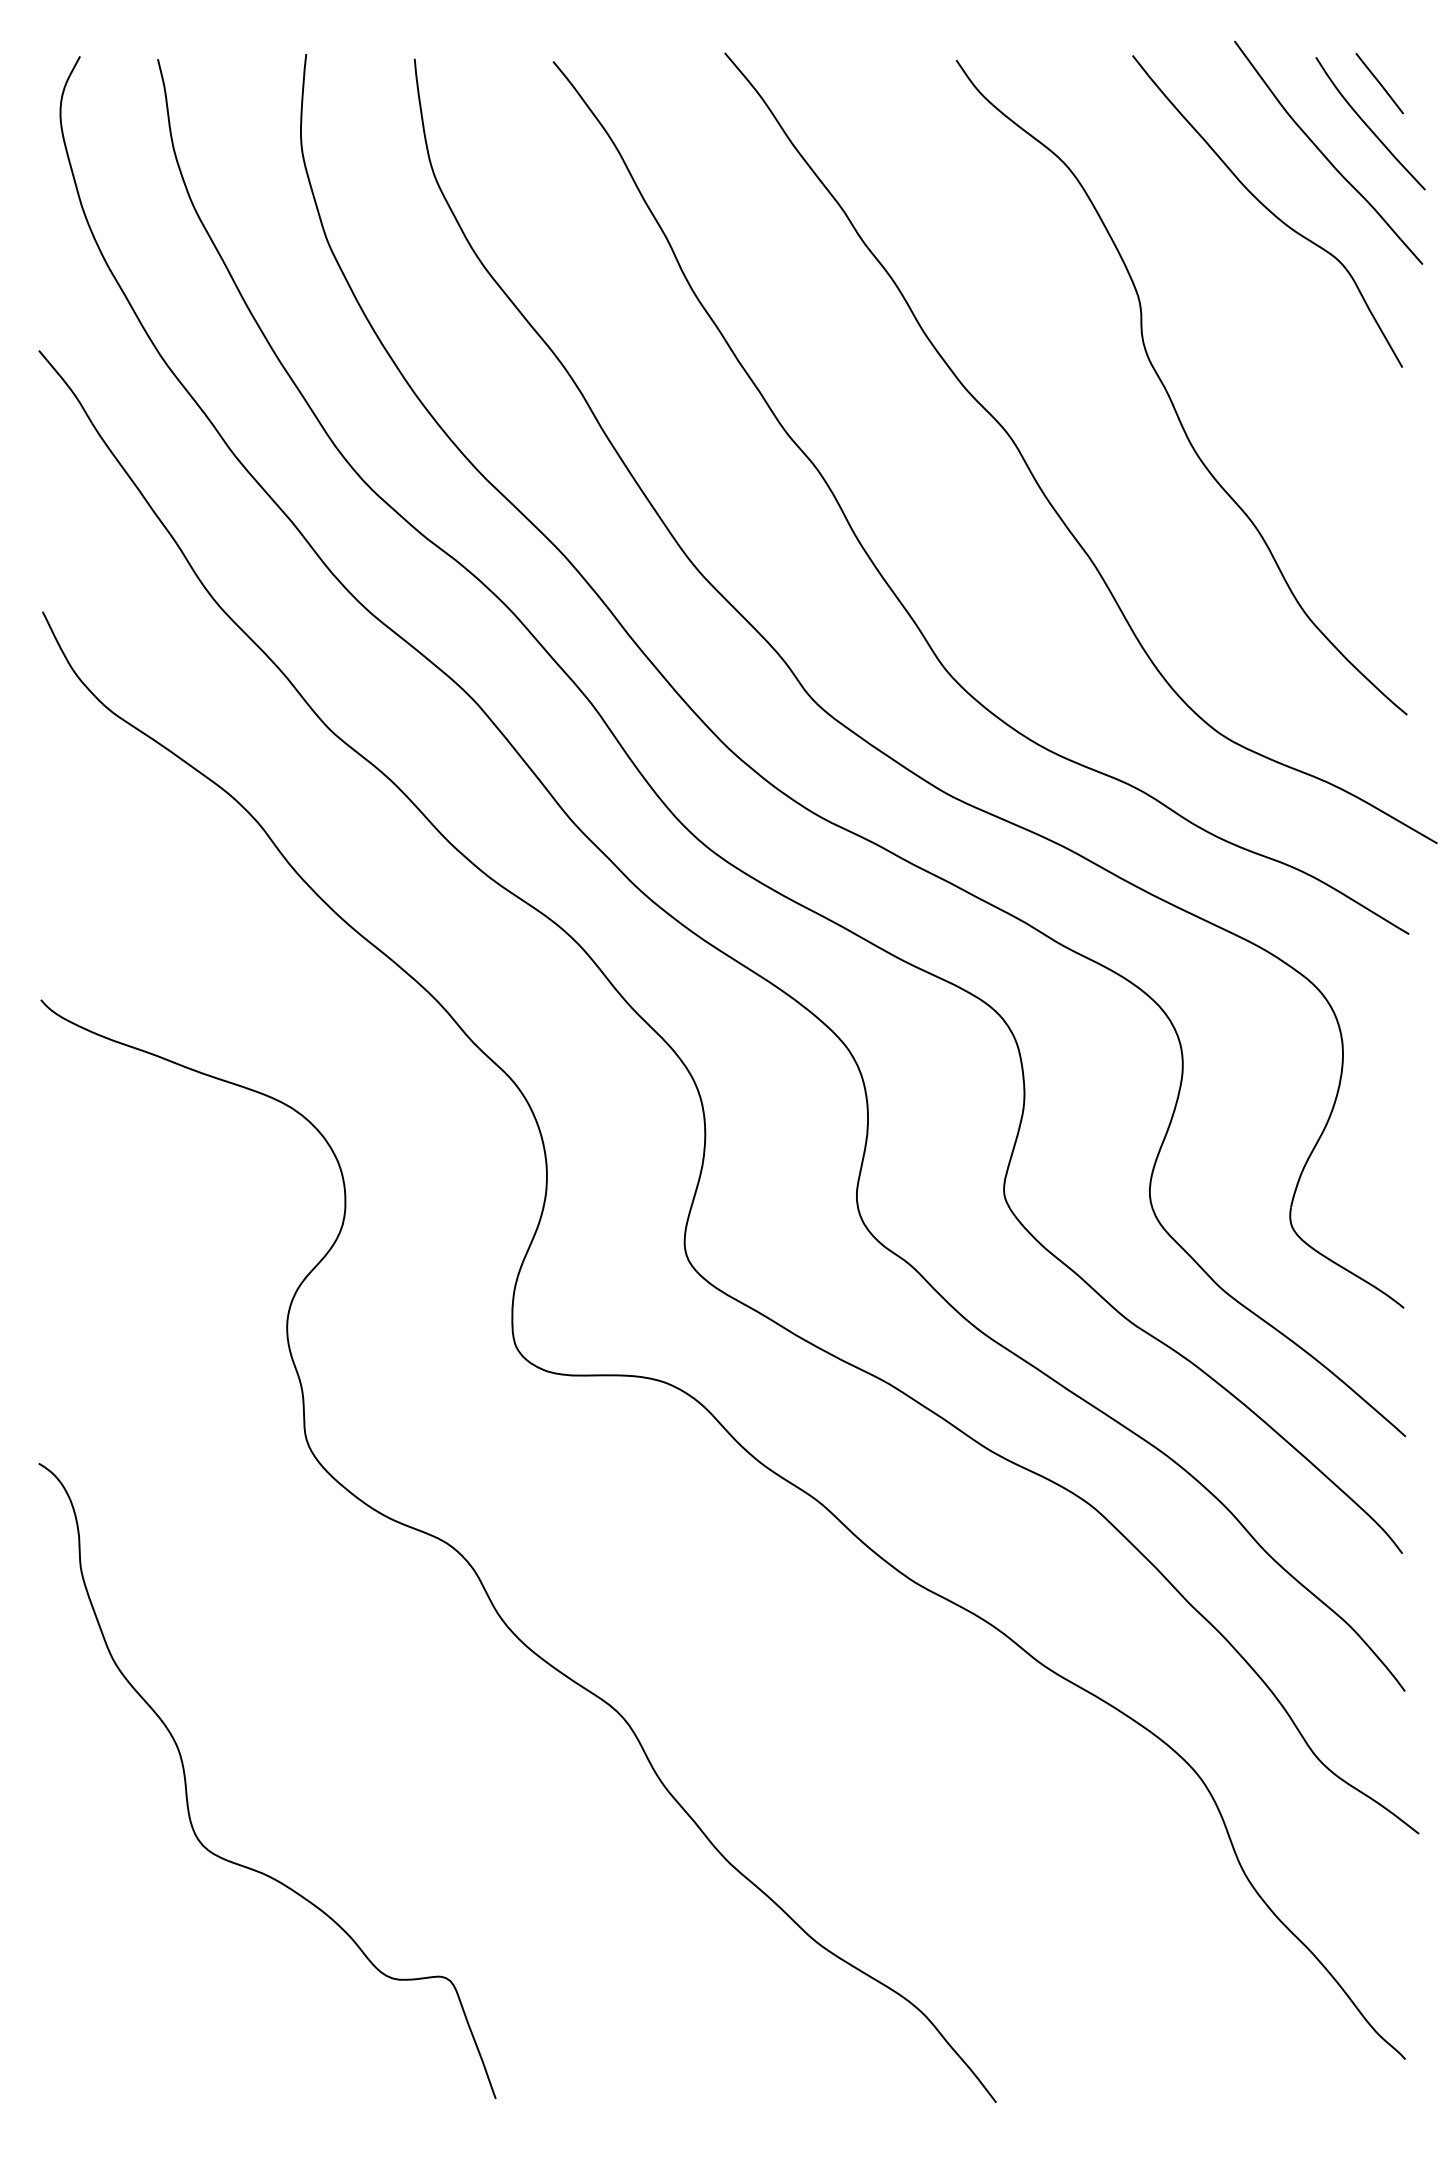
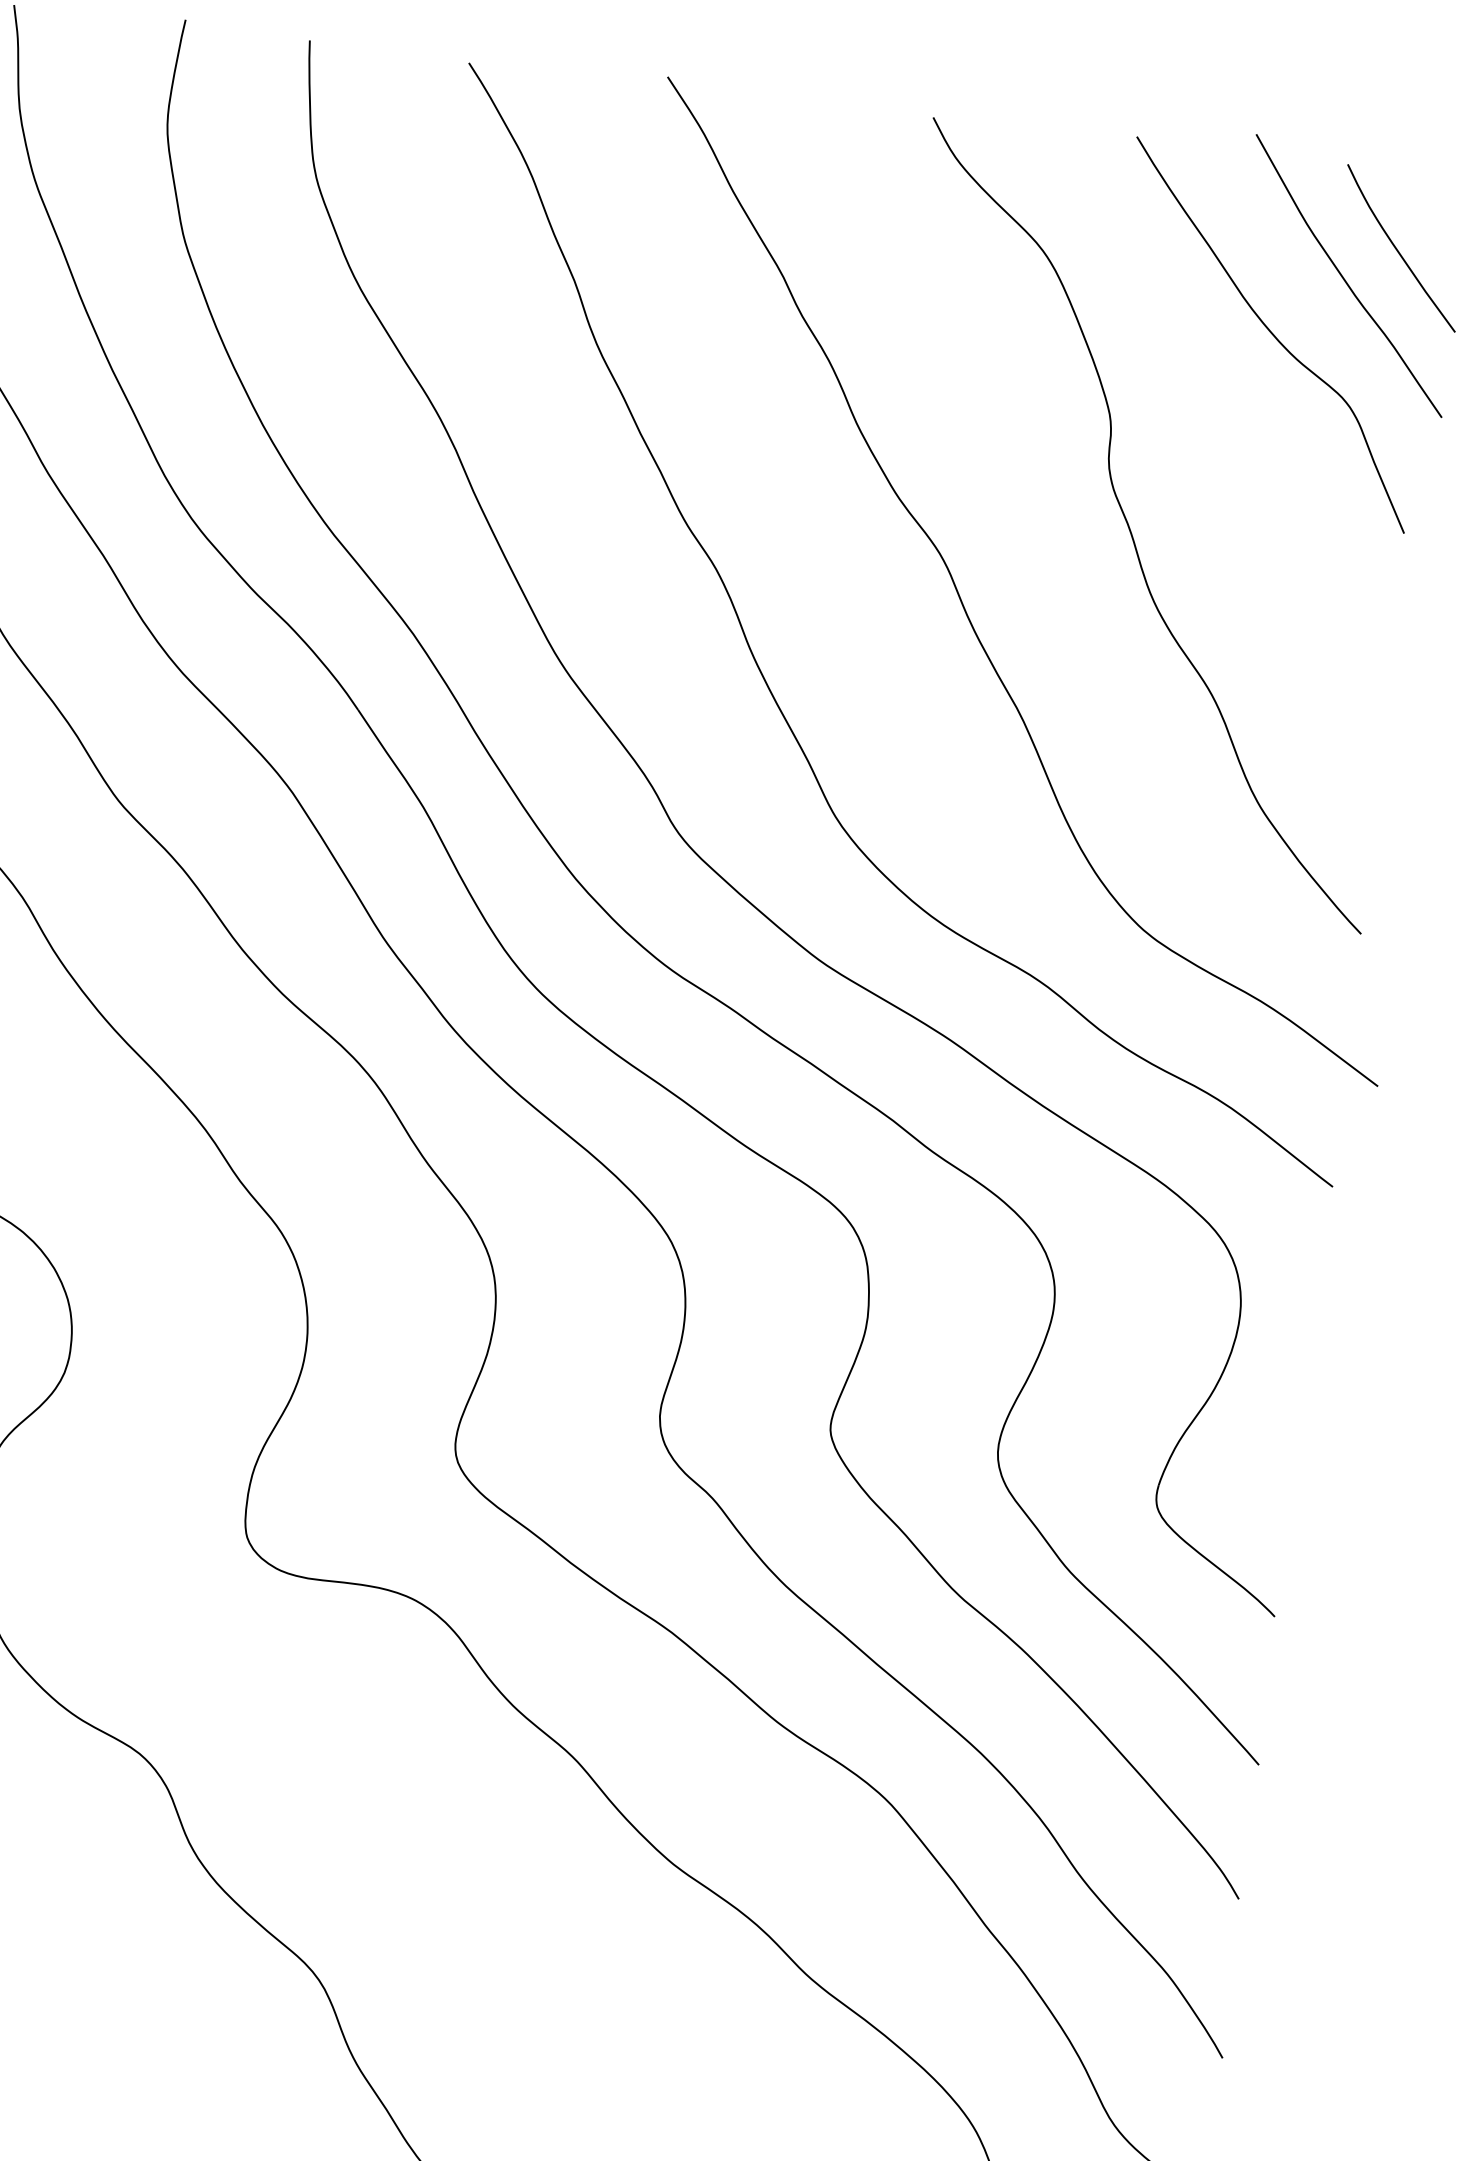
line: (1379, 83) -> (1417, 203), removed

